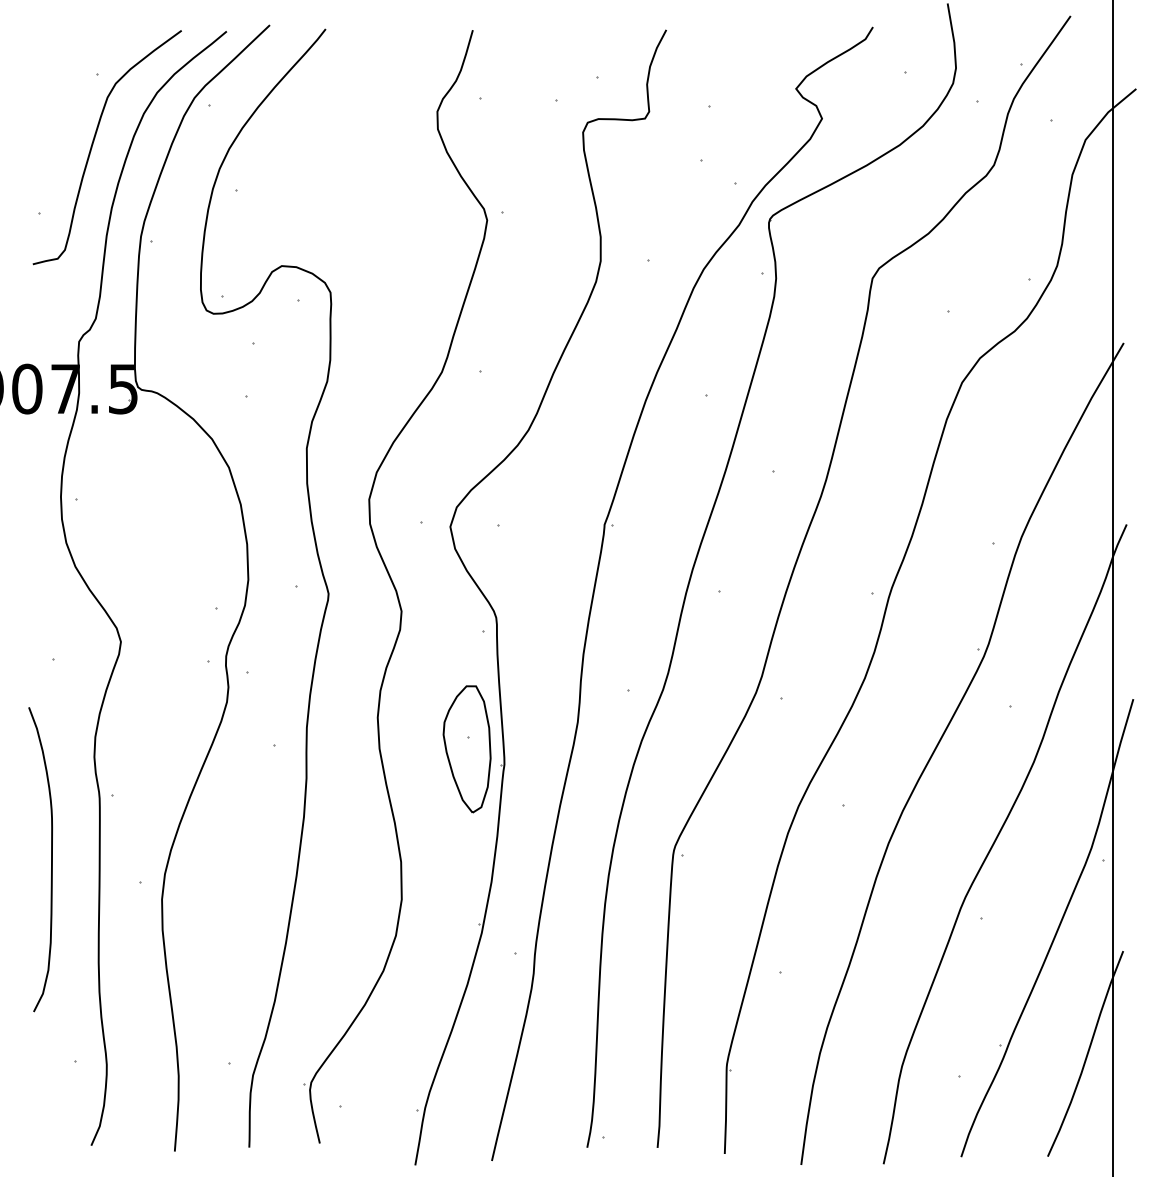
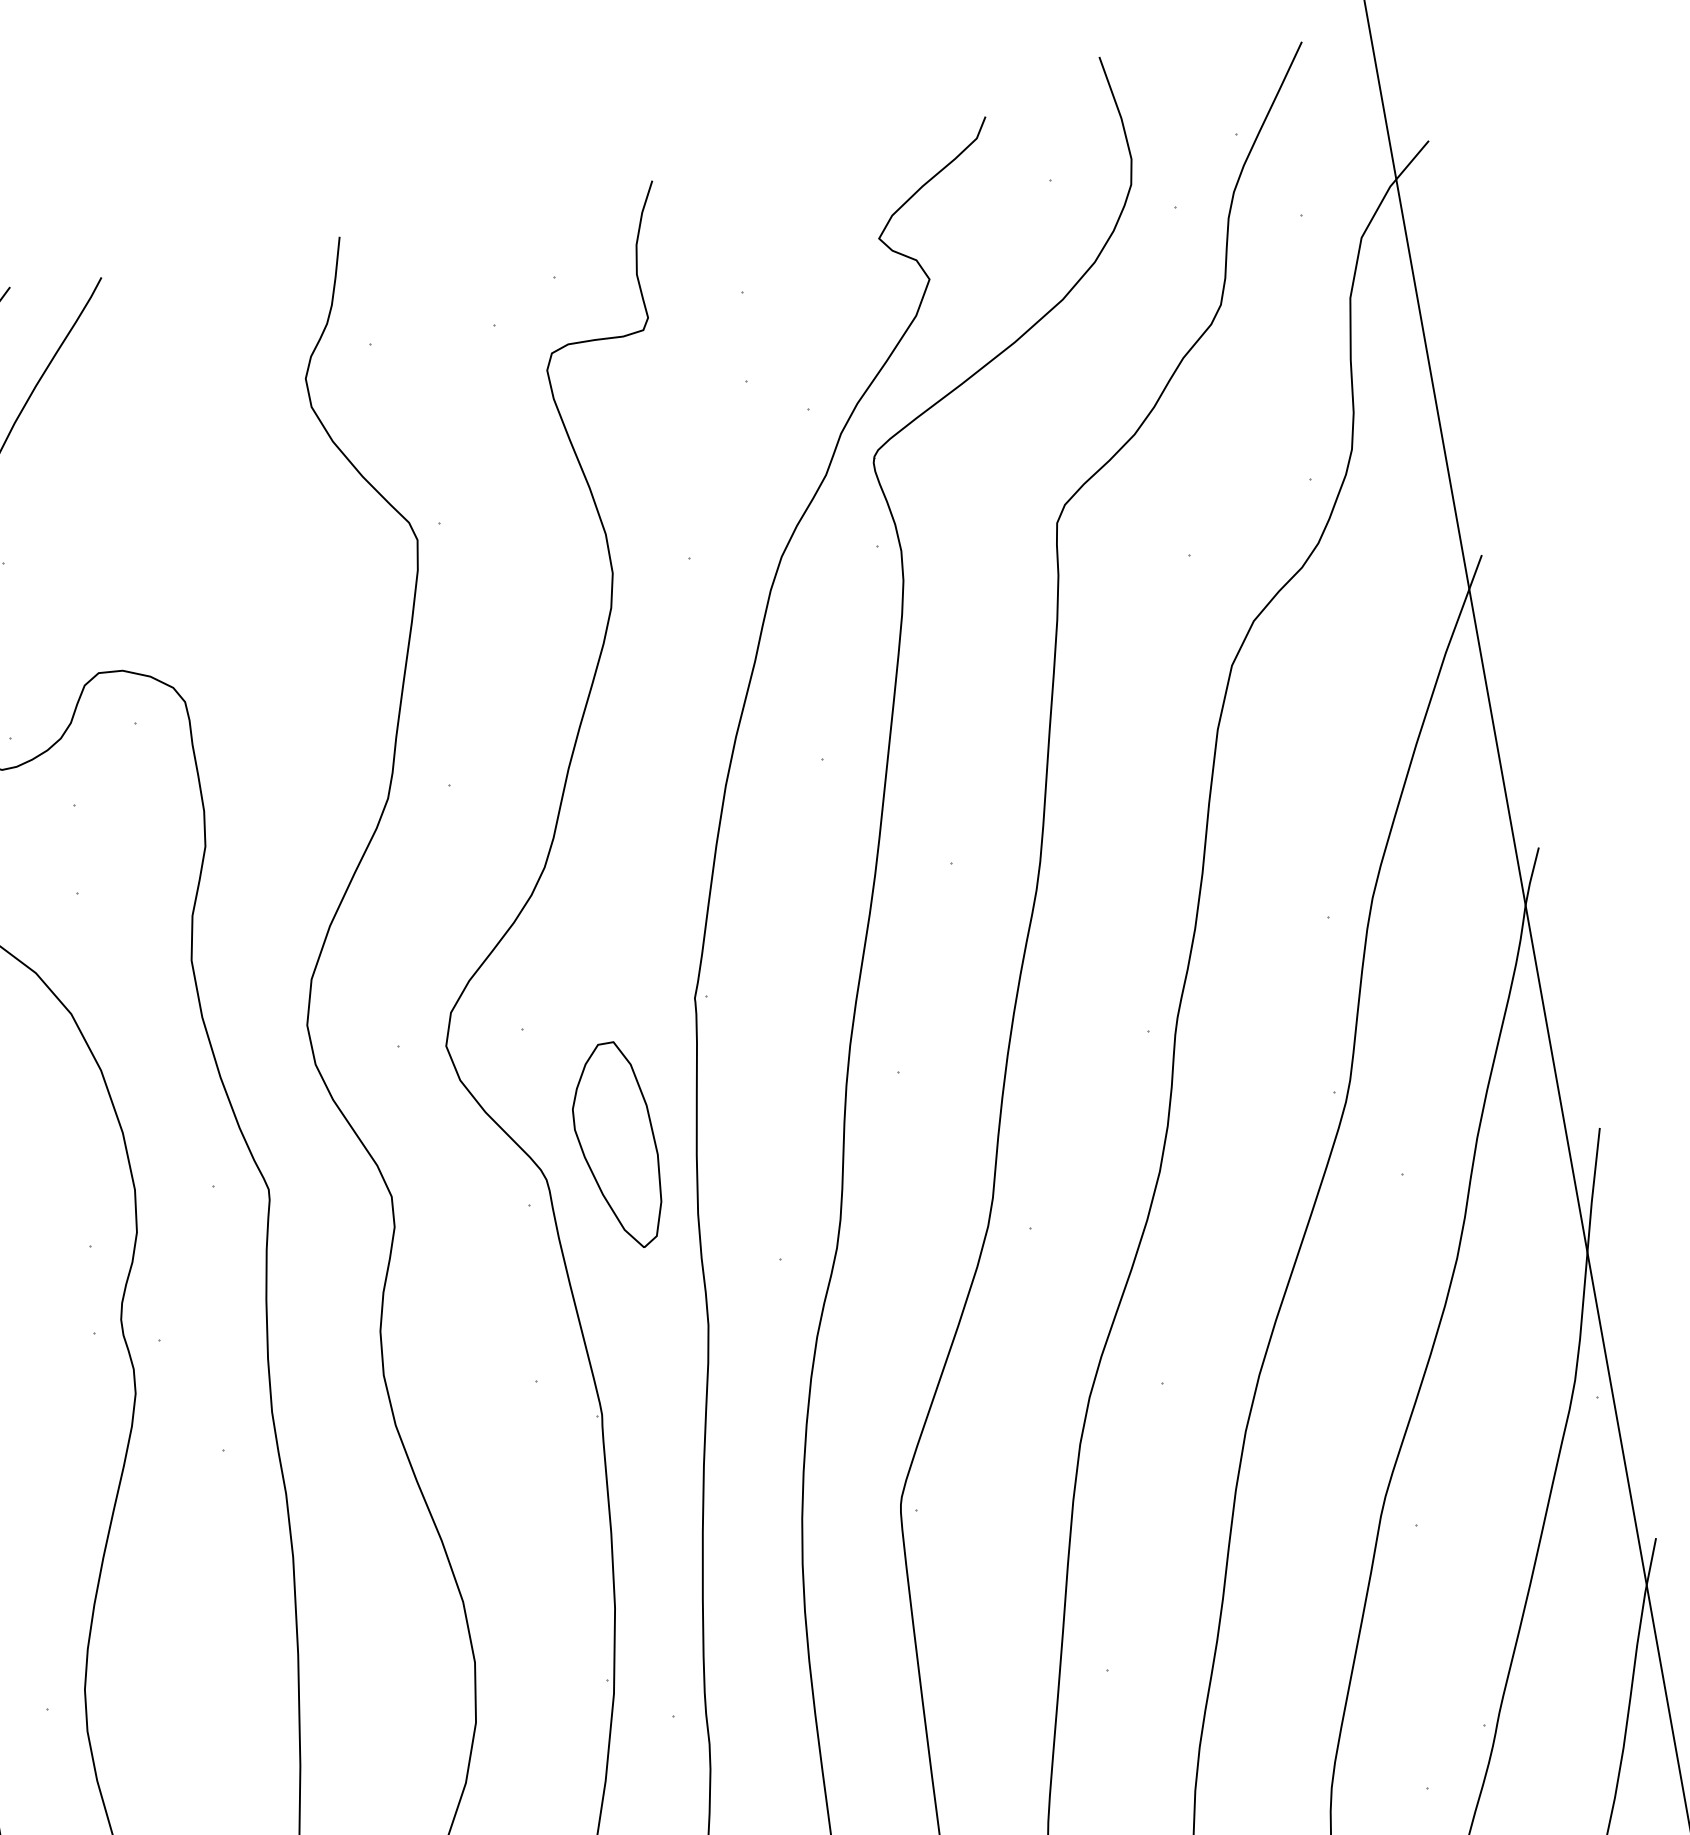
part: (466, 749) -> (616, 1147), moved

